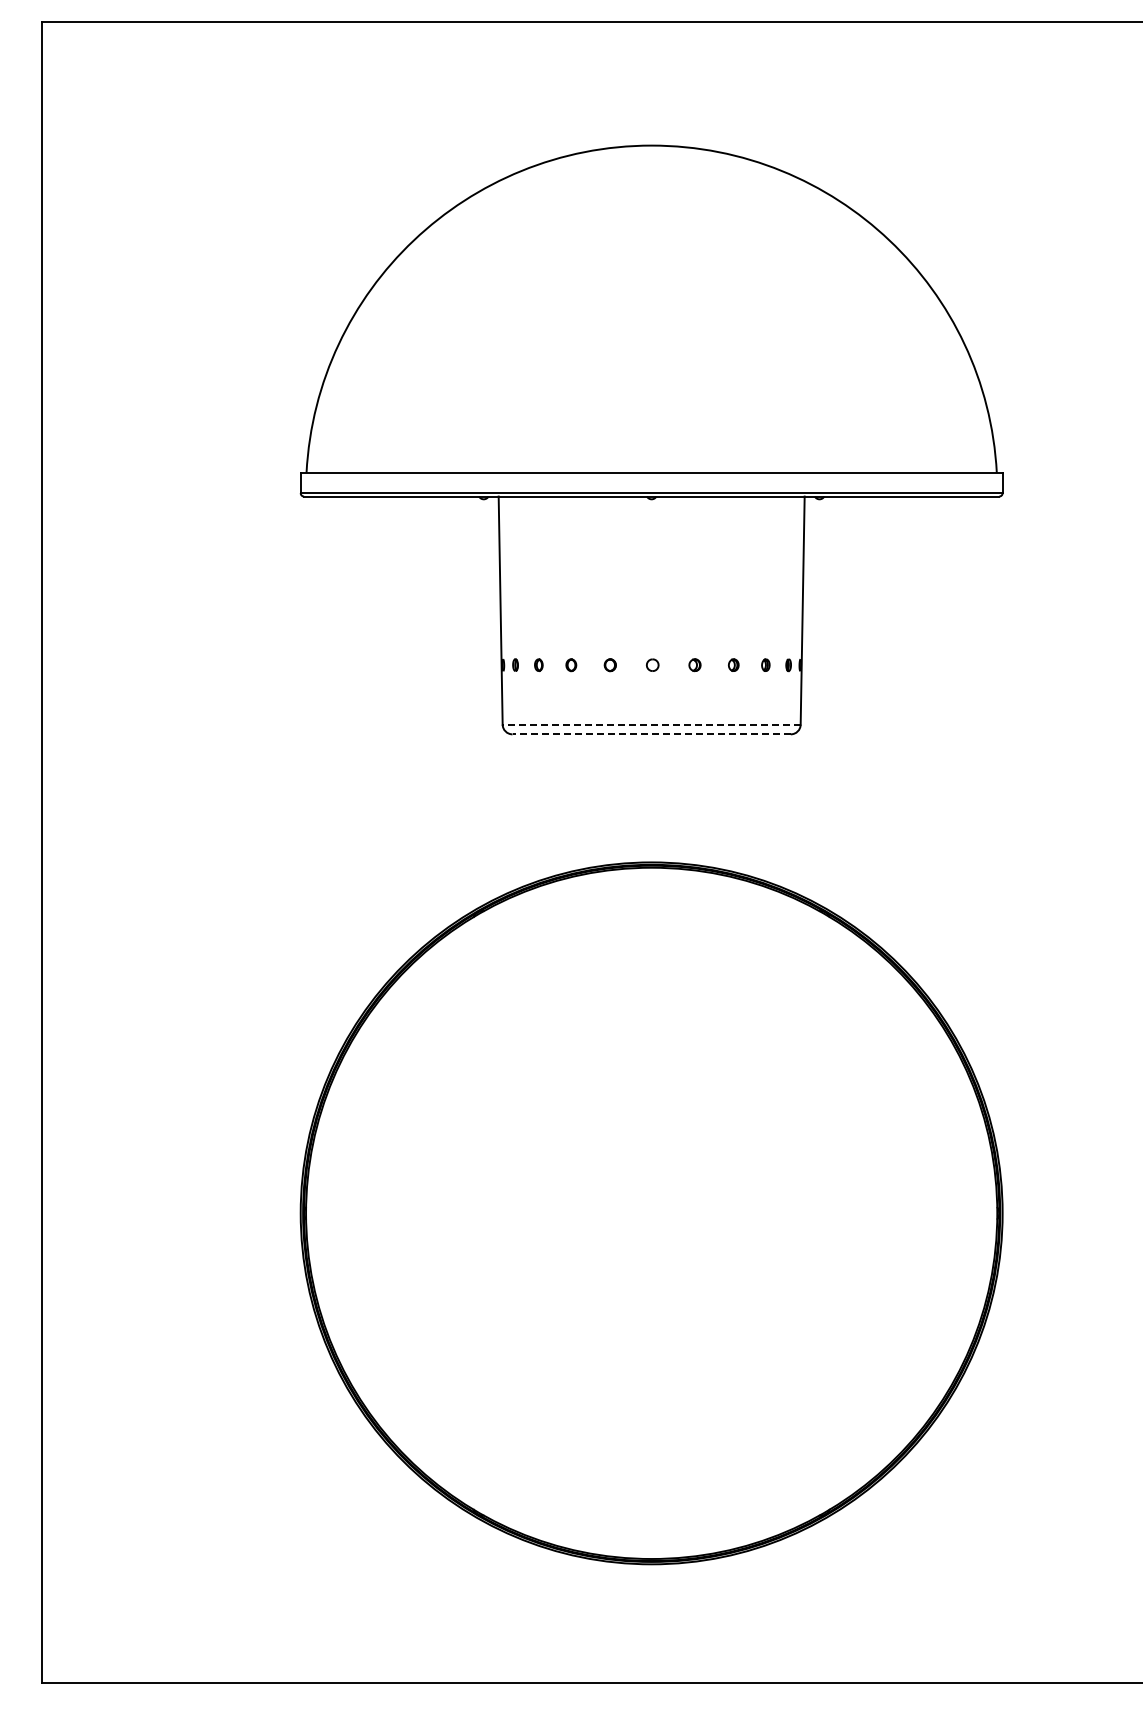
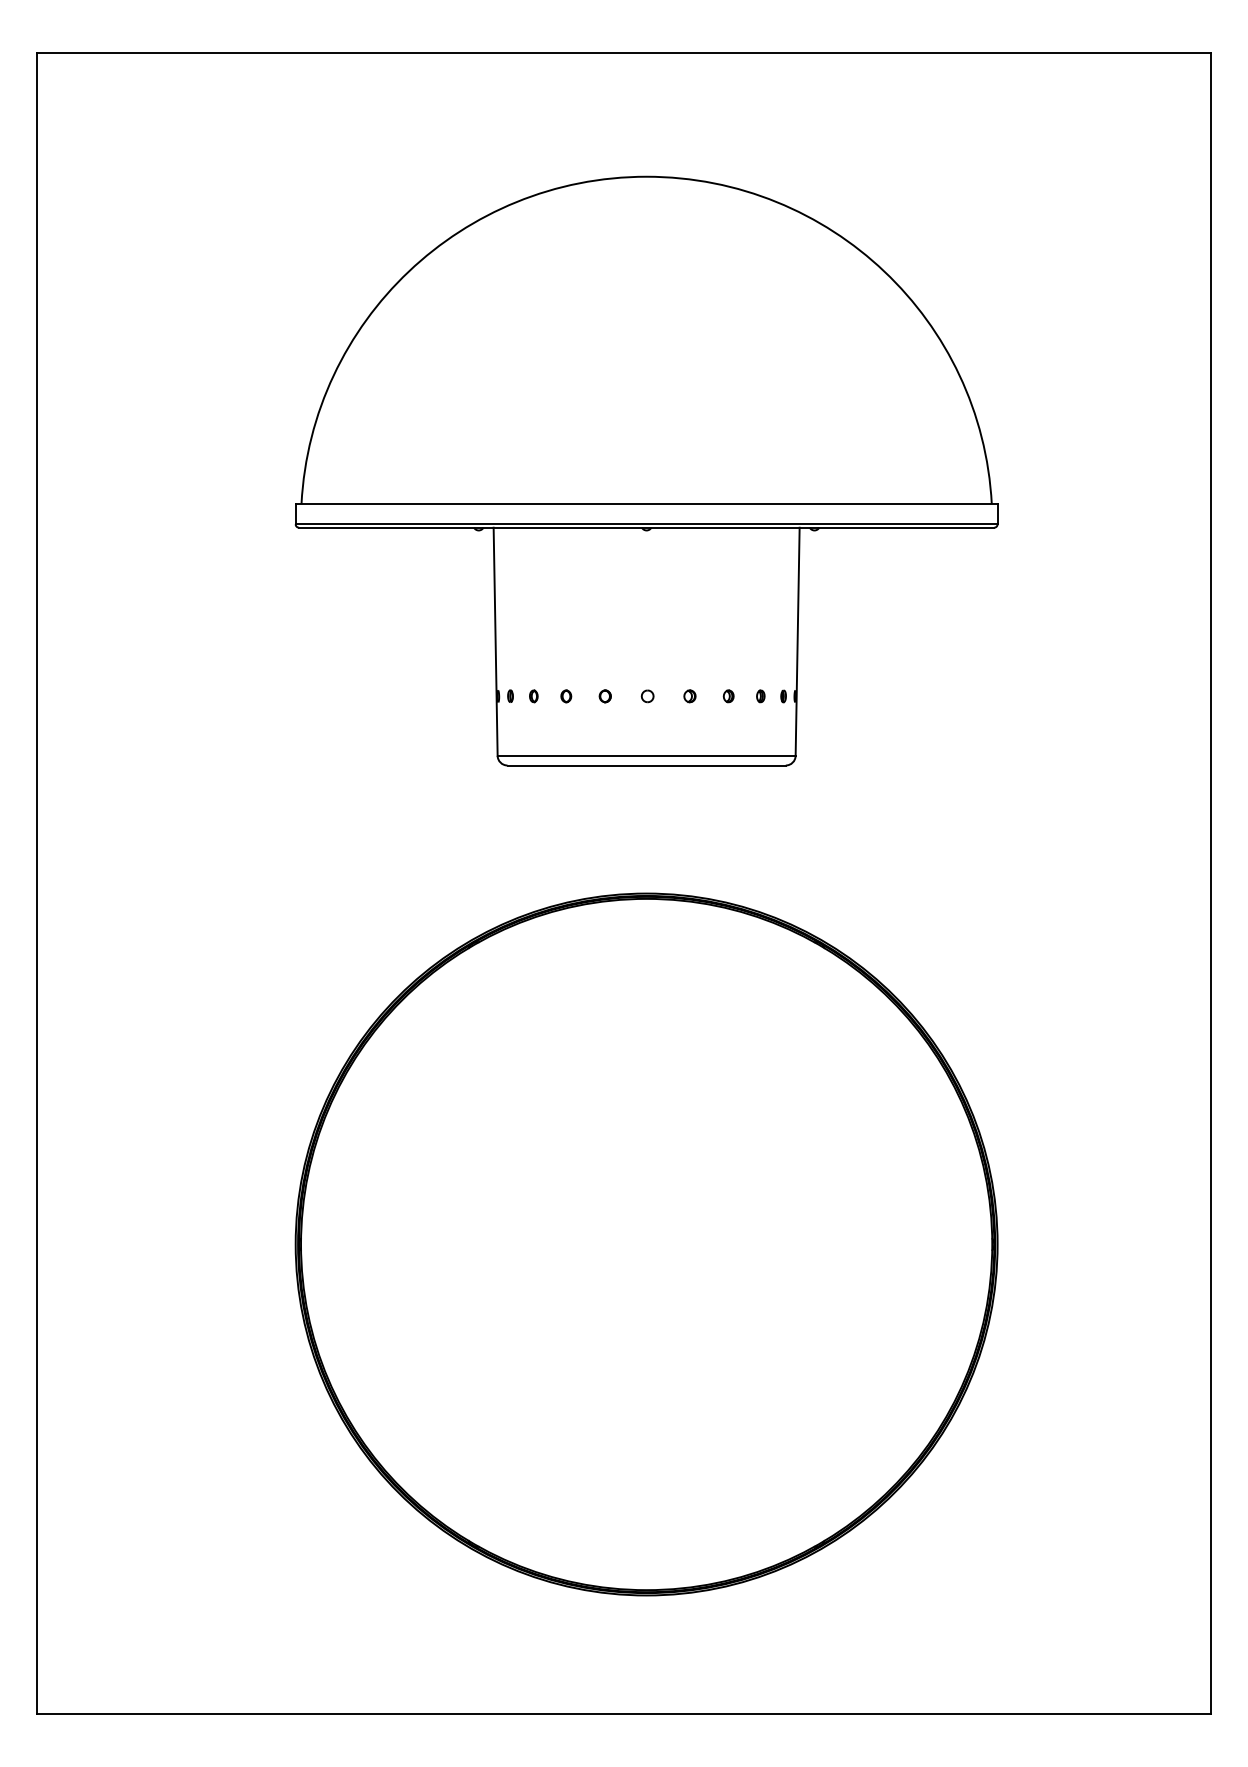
line: (651, 724) -> (646, 755), dashed -> solid
line: (651, 734) -> (646, 765), dashed -> solid

